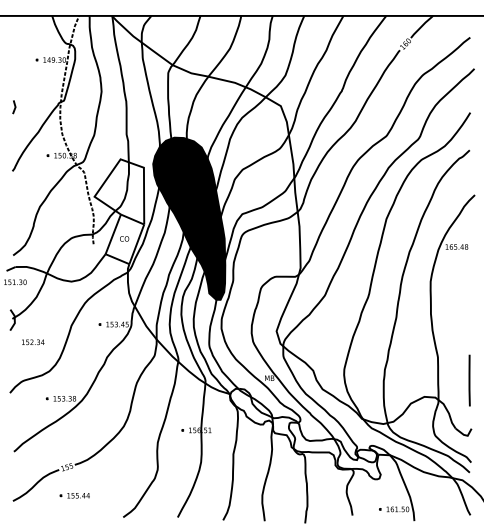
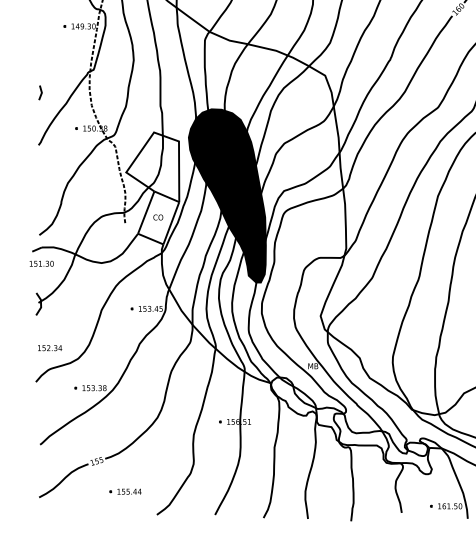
line: (14, 107) -> (40, 93), moved
text: (33, 342) -> (50, 348), moved
part: (74, 495) -> (125, 491), moved

